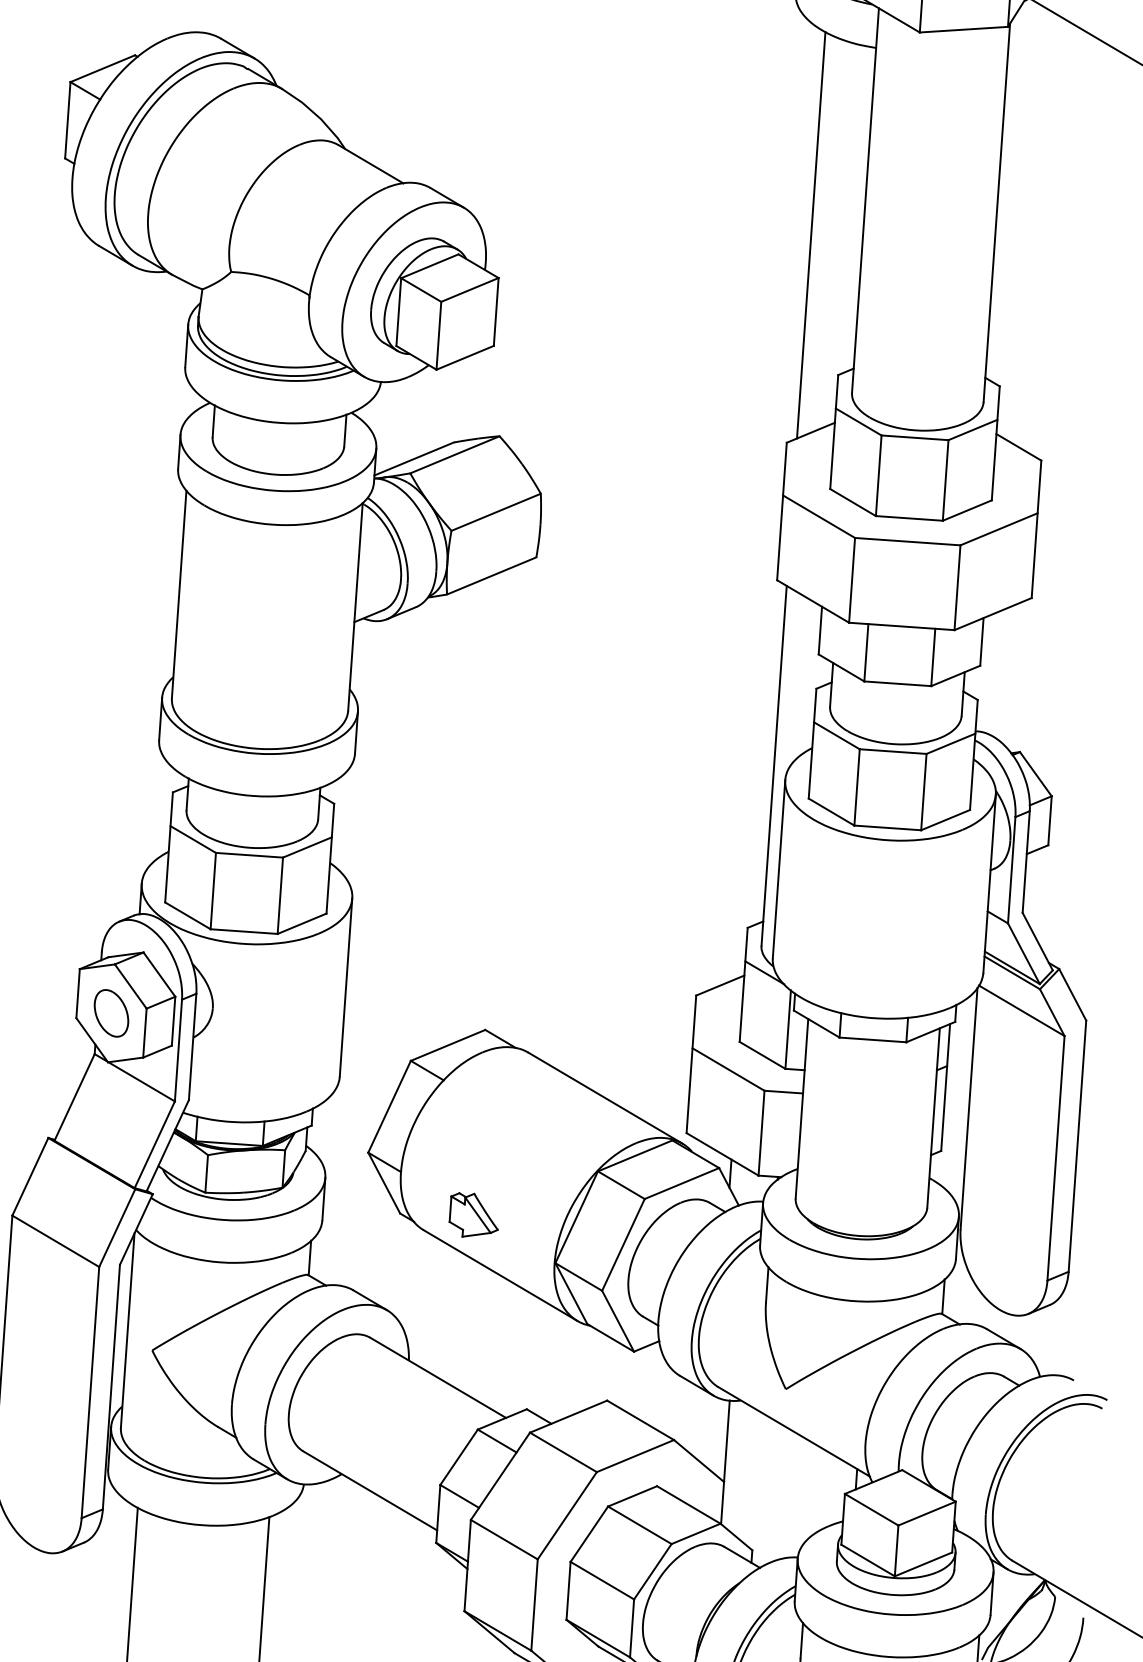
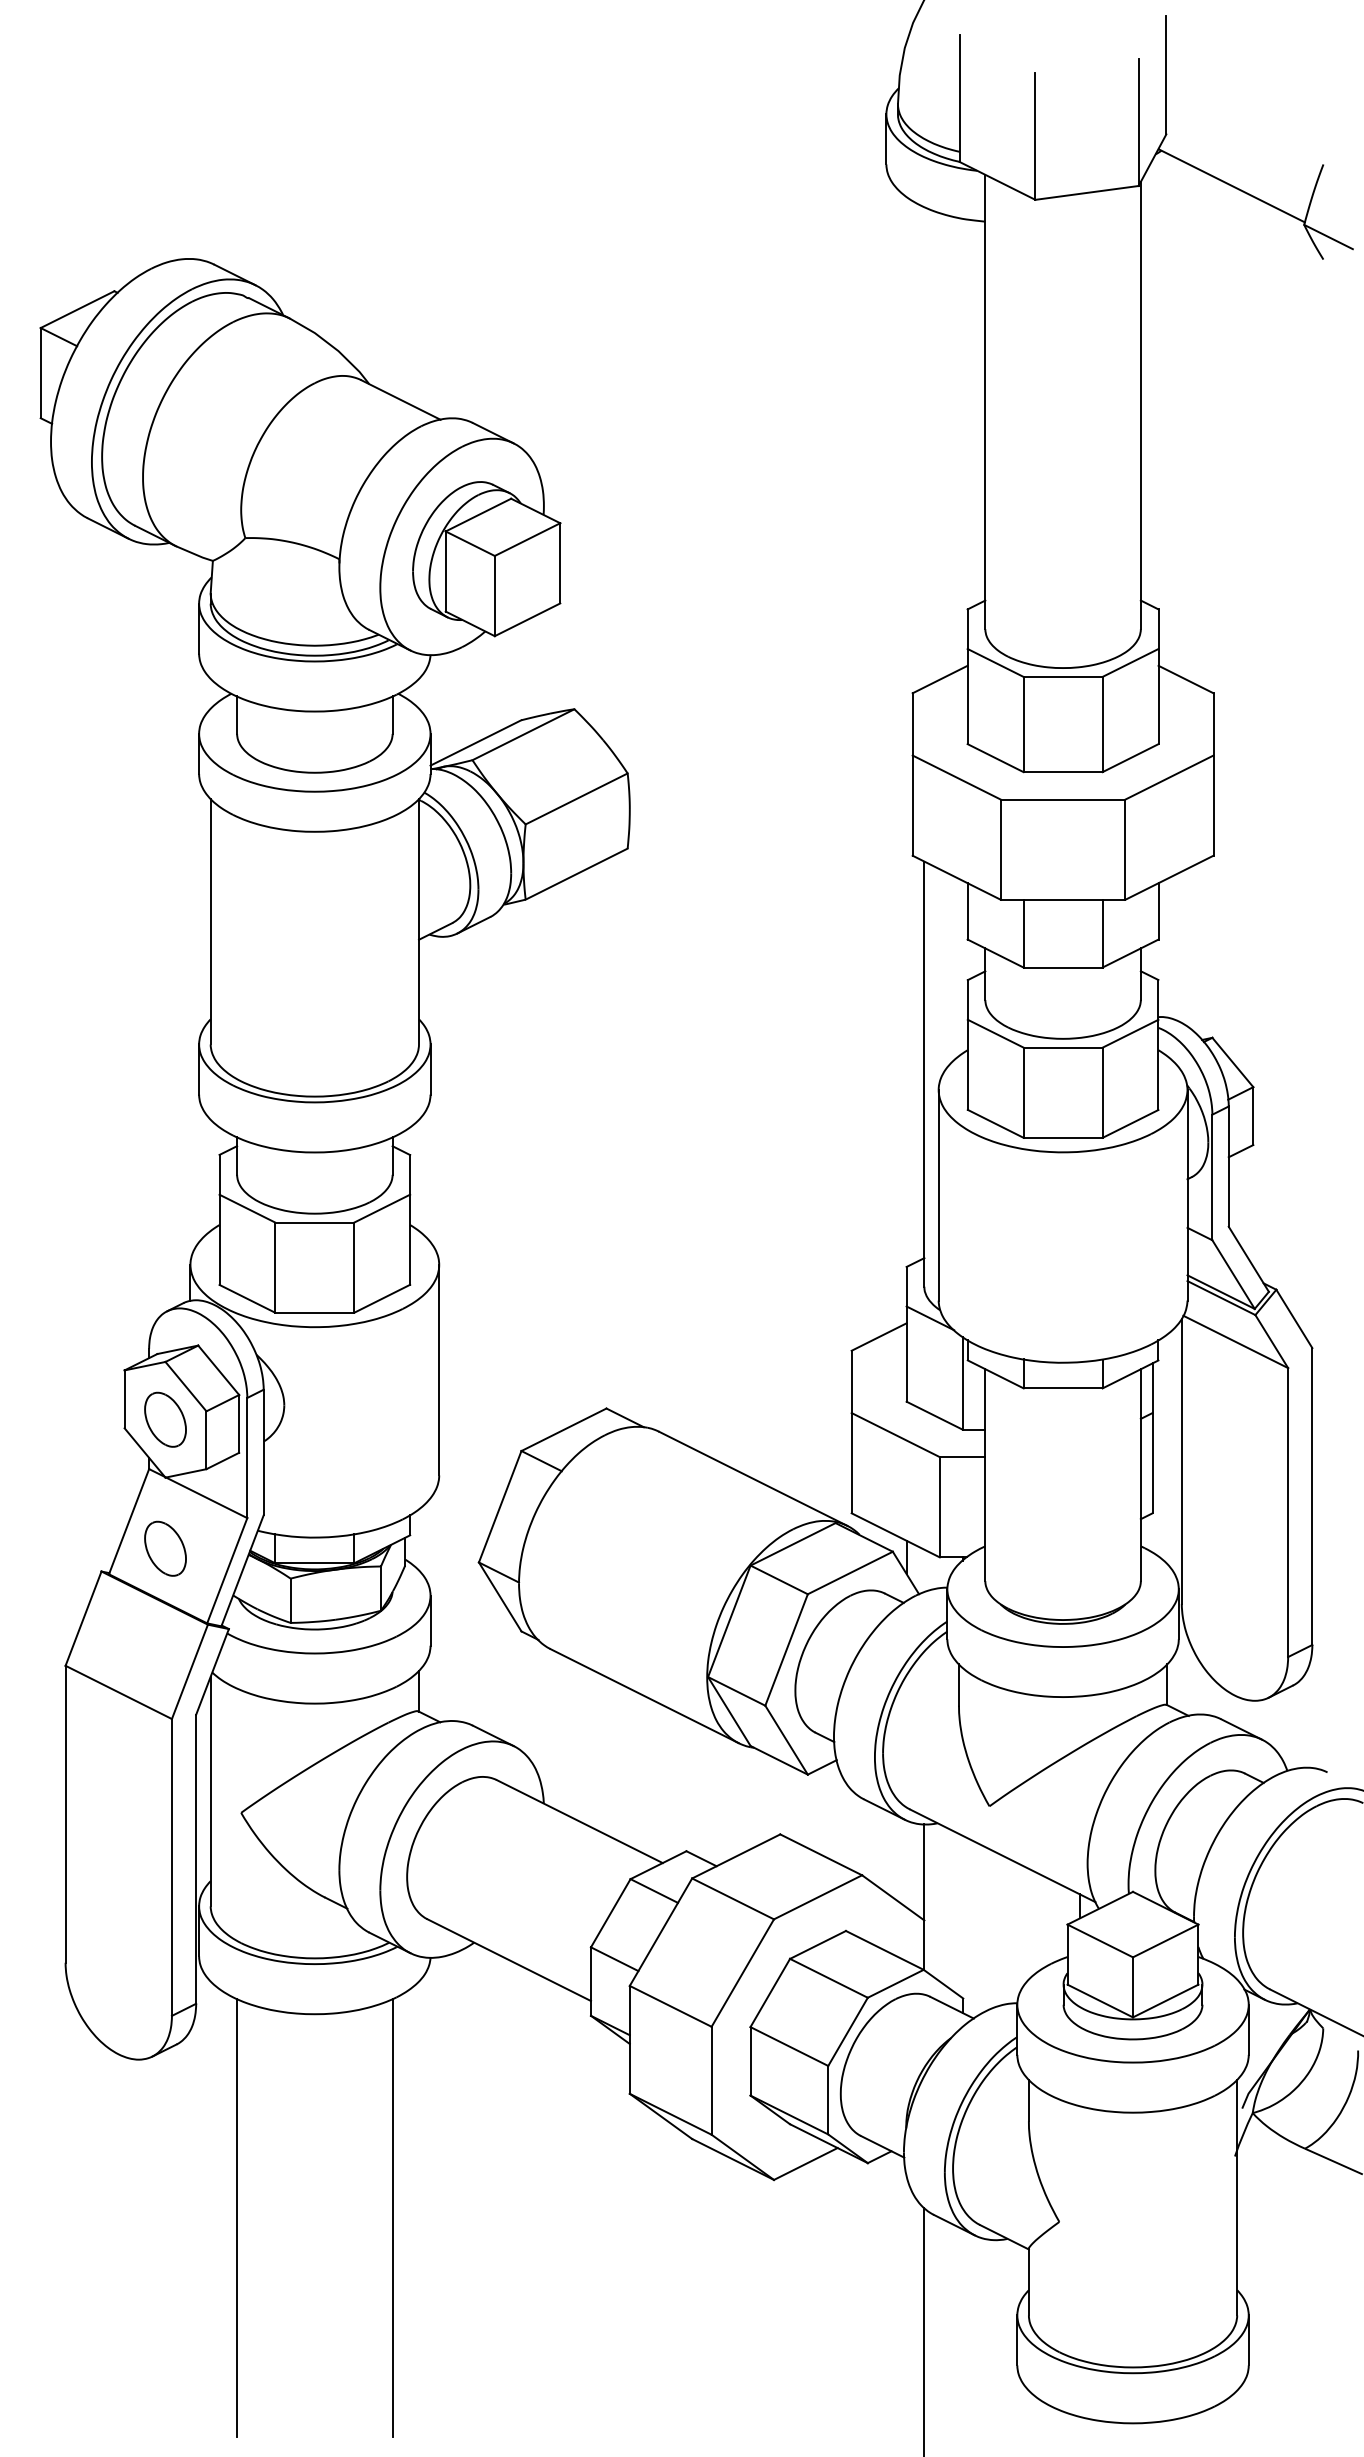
line: (811, 235) -> (924, 447), removed
part: (103, 1122) -> (165, 1548), added
part: (474, 1215) -> (608, 1627), removed

